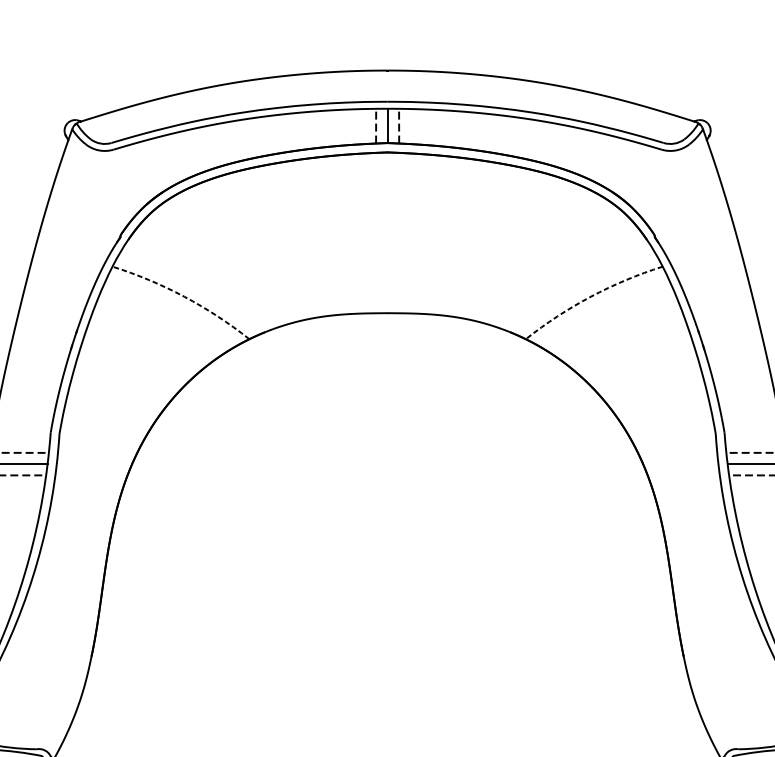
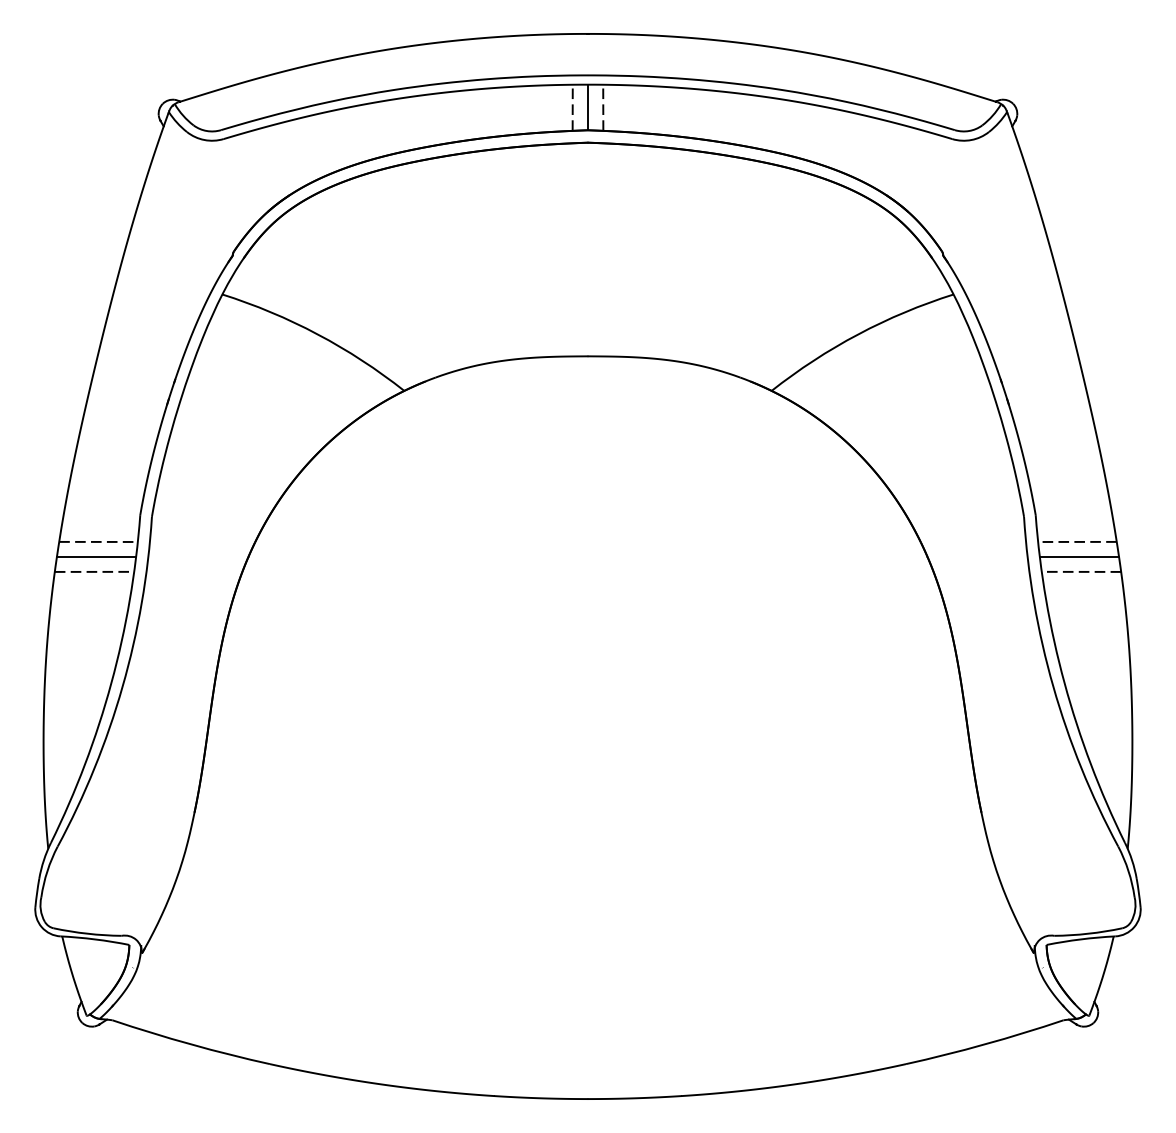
arc: (184, 296) -> (317, 334), dashed -> solid
arc: (591, 296) -> (858, 334), dashed -> solid

